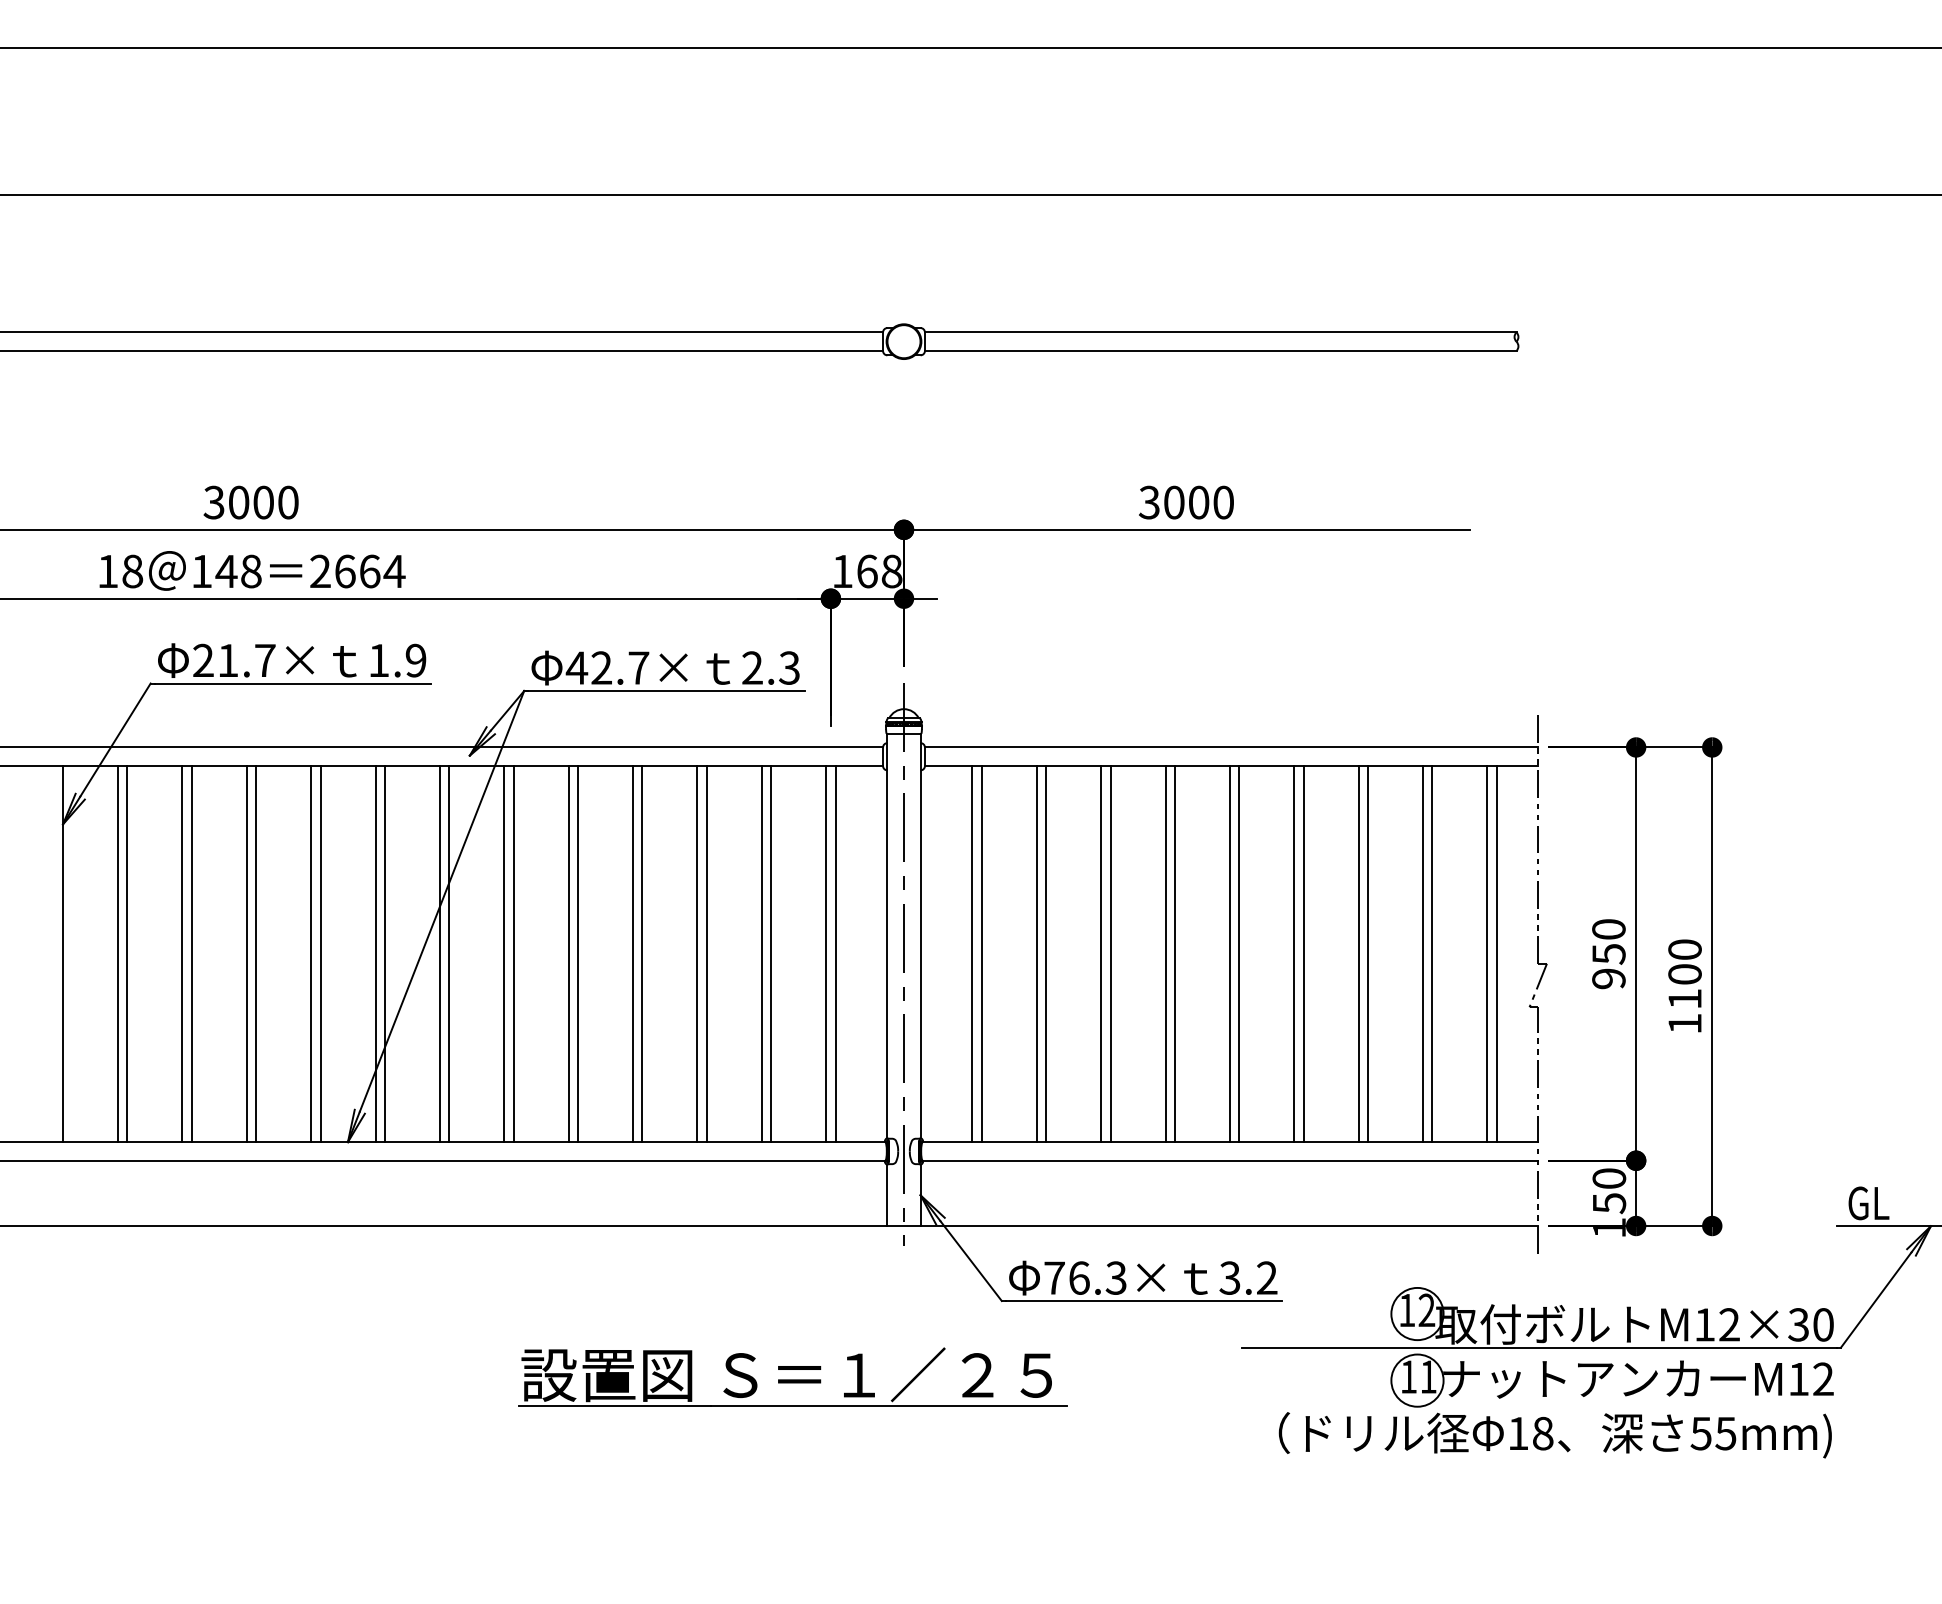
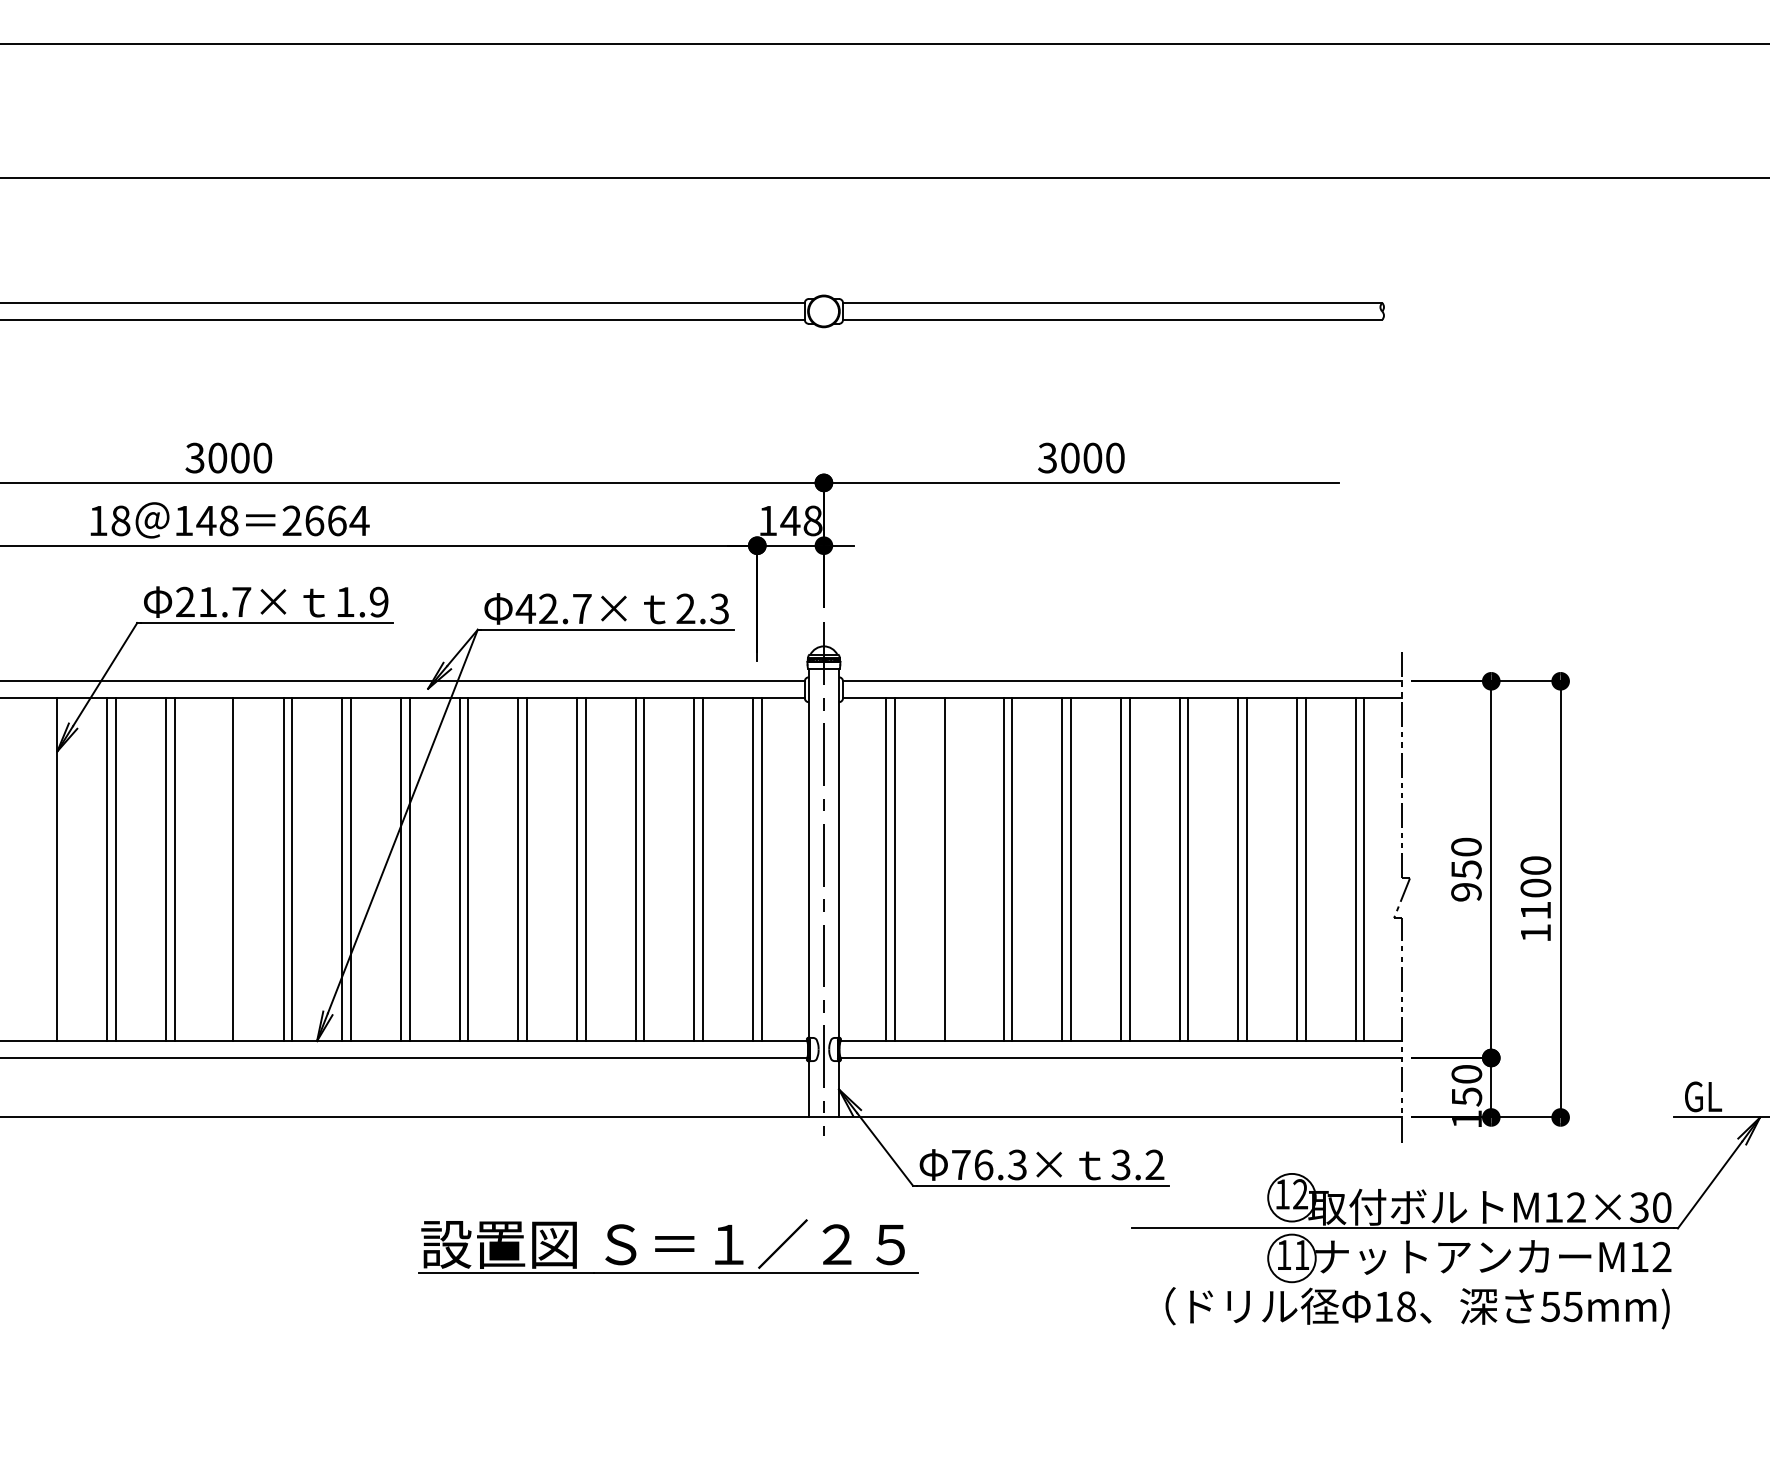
text: (867, 571) -> (790, 520), 168 -> 148
line: (246, 953) -> (224, 869), removed
line: (1046, 953) -> (953, 869), removed
part: (792, 1377) -> (668, 1246), moved

